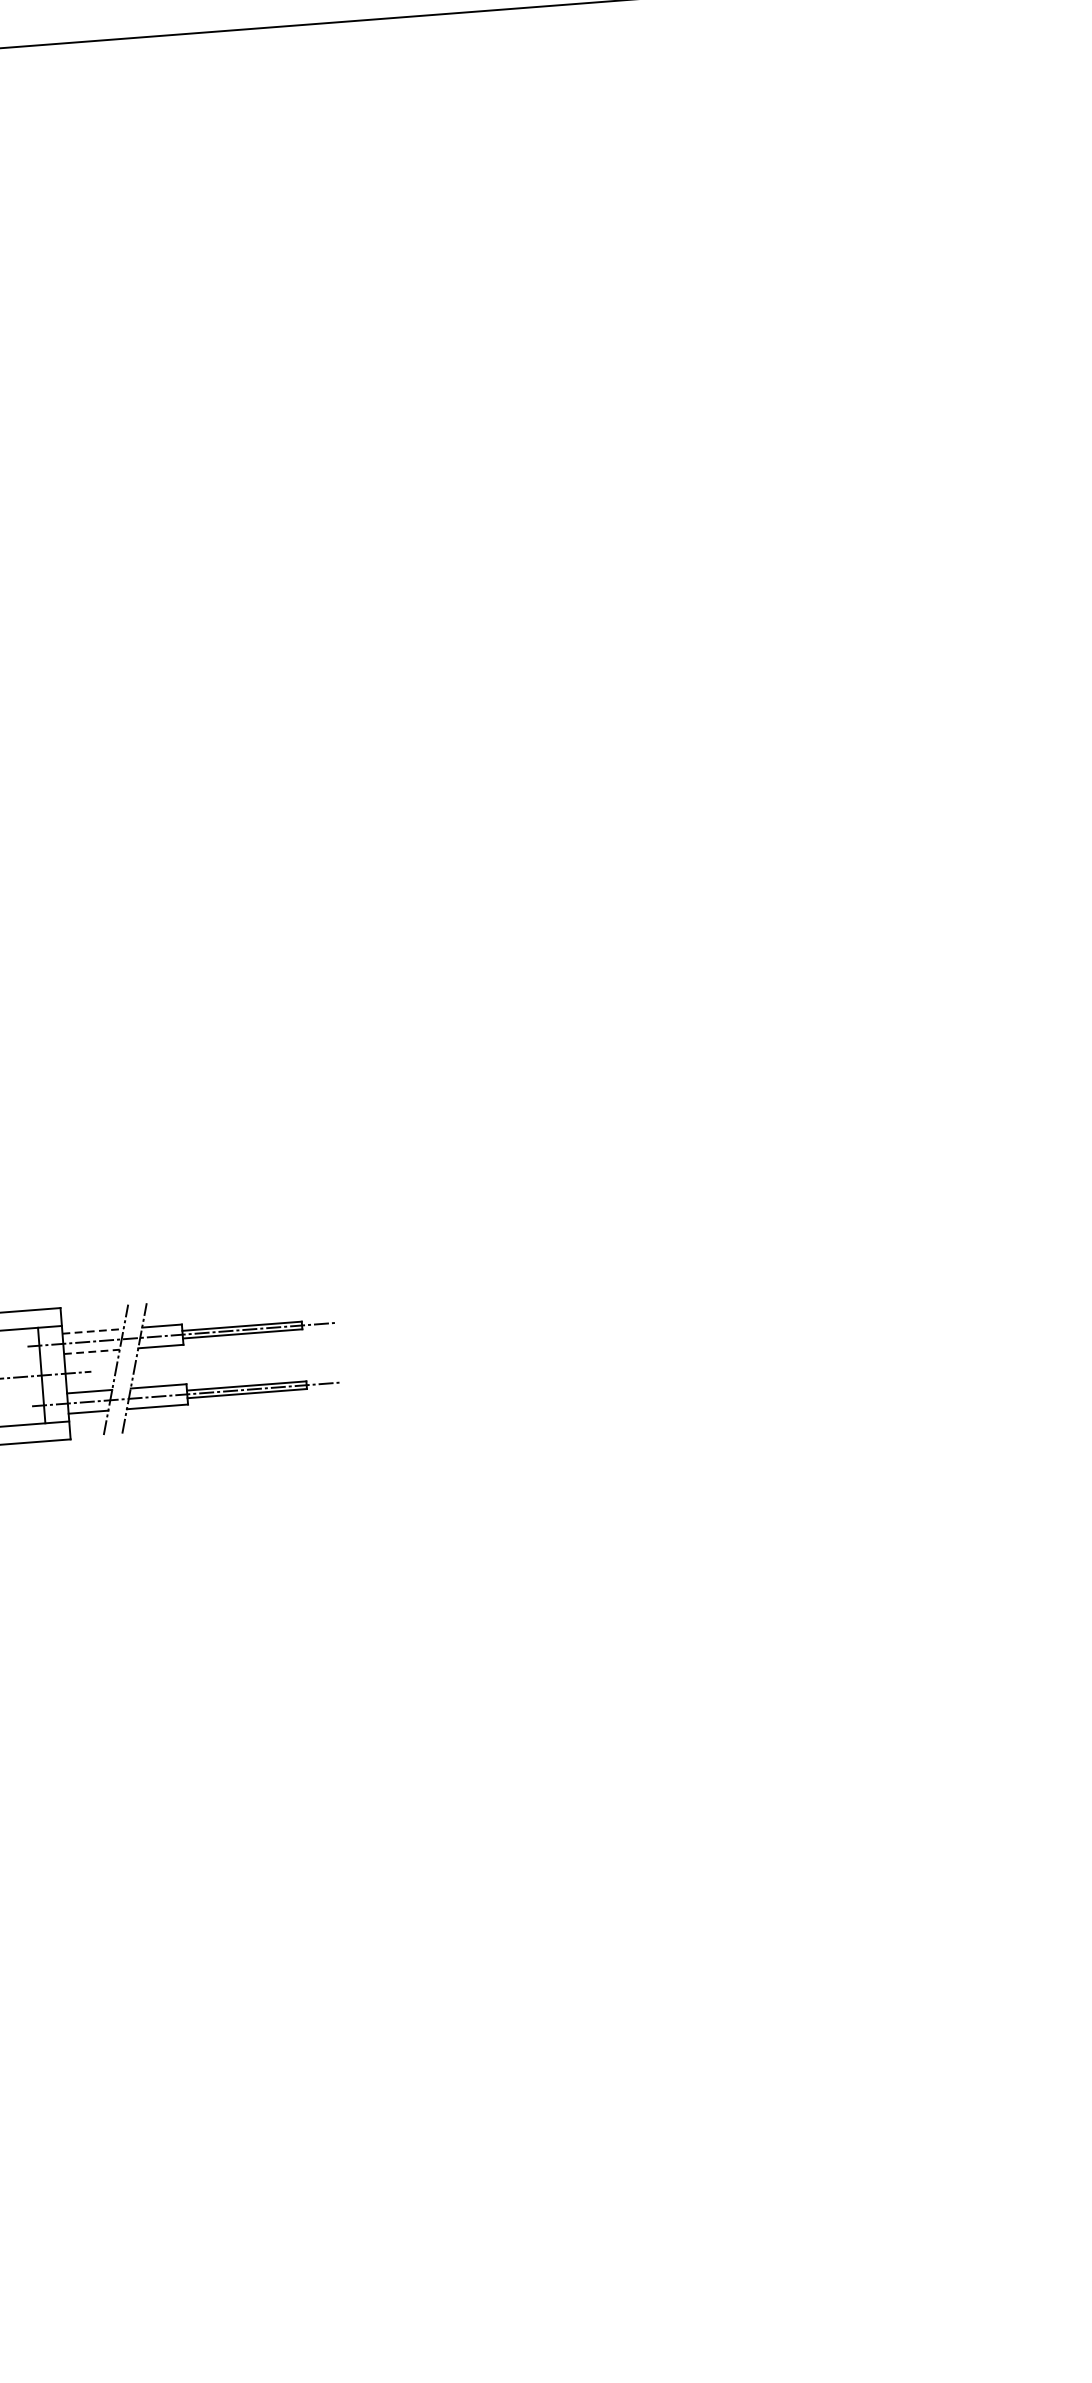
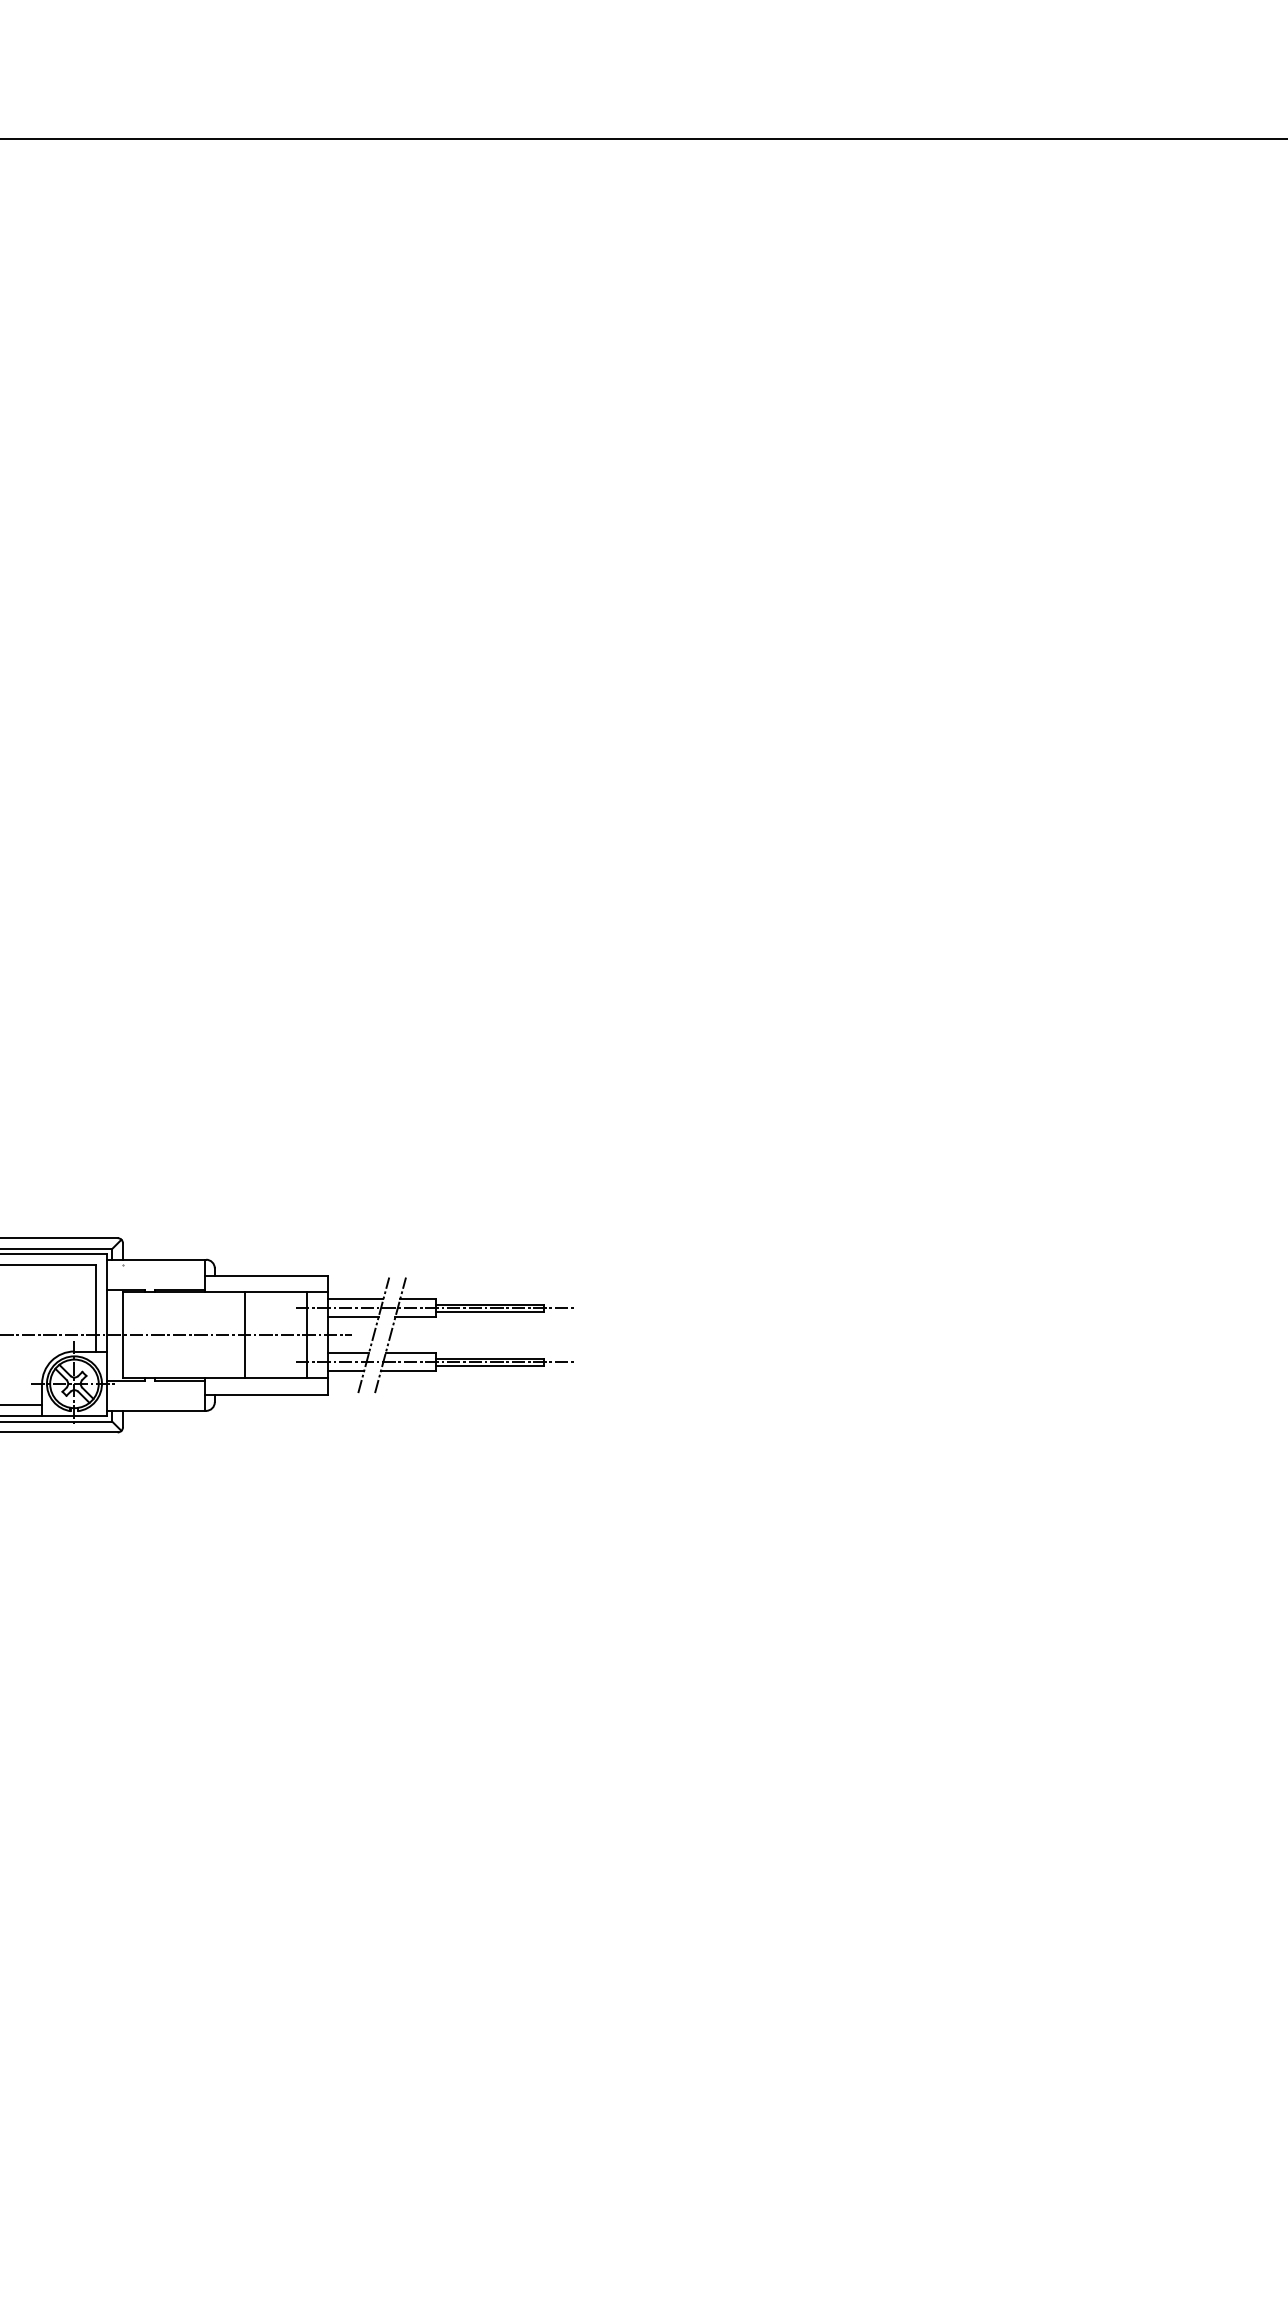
line: (92, 1331) -> (355, 1299), dashed -> solid
line: (92, 1351) -> (353, 1317), dashed -> solid

